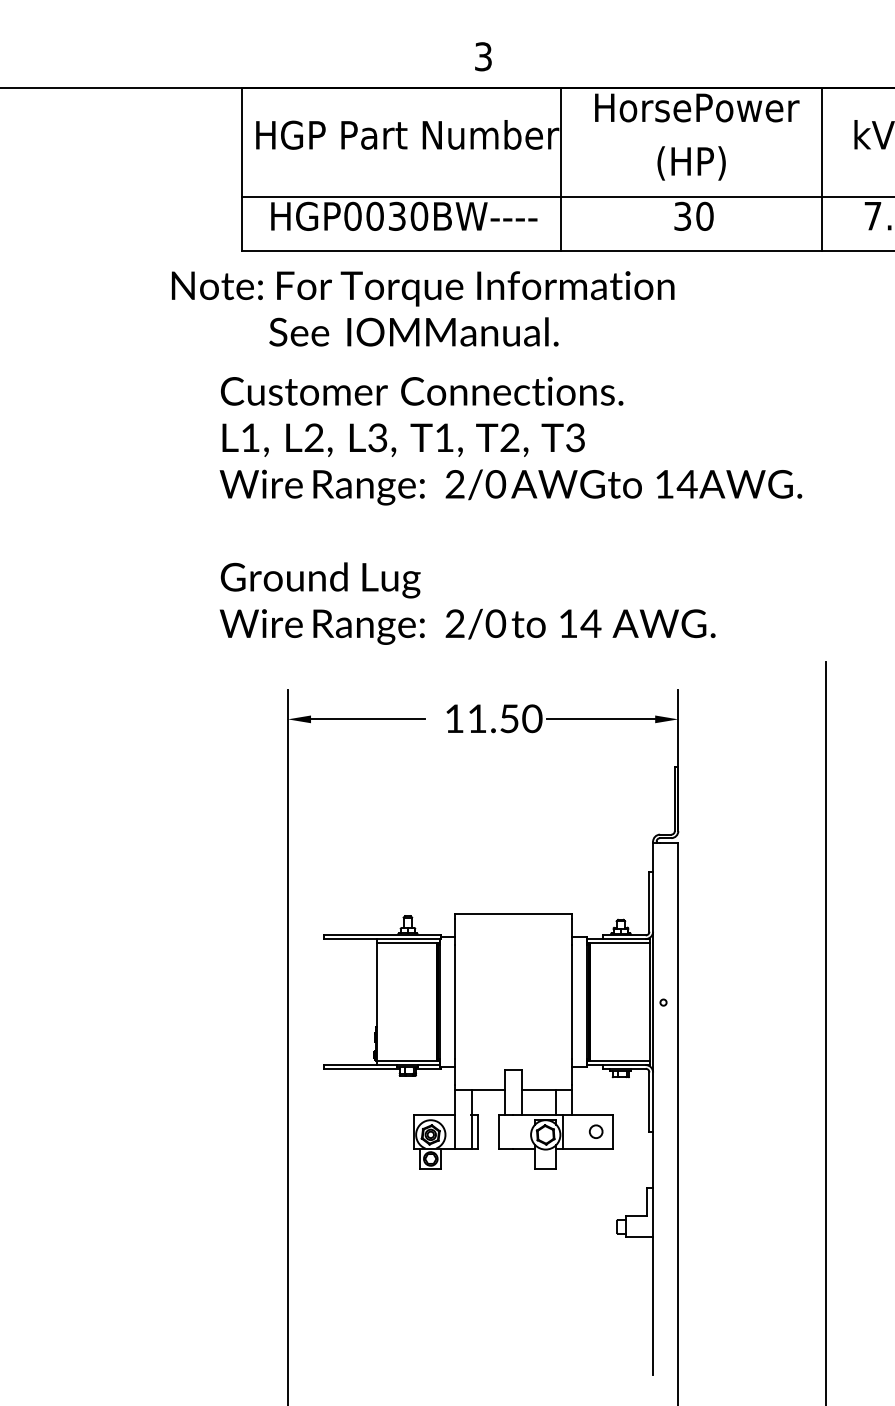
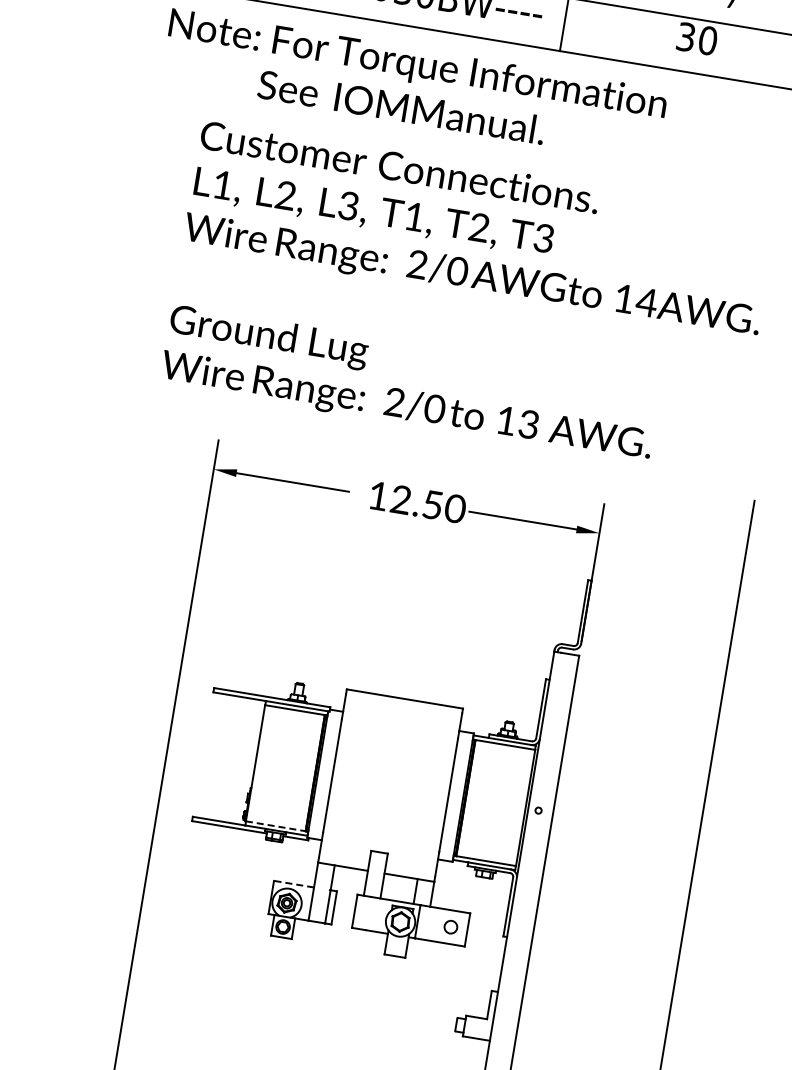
text: (590, 623) -> (528, 424), 14 -> 13
text: (476, 718) -> (400, 499), 11.50 -> 12.50
line: (407, 1060) -> (276, 825), solid -> dashed
line: (434, 1114) -> (294, 883), solid -> dashed

